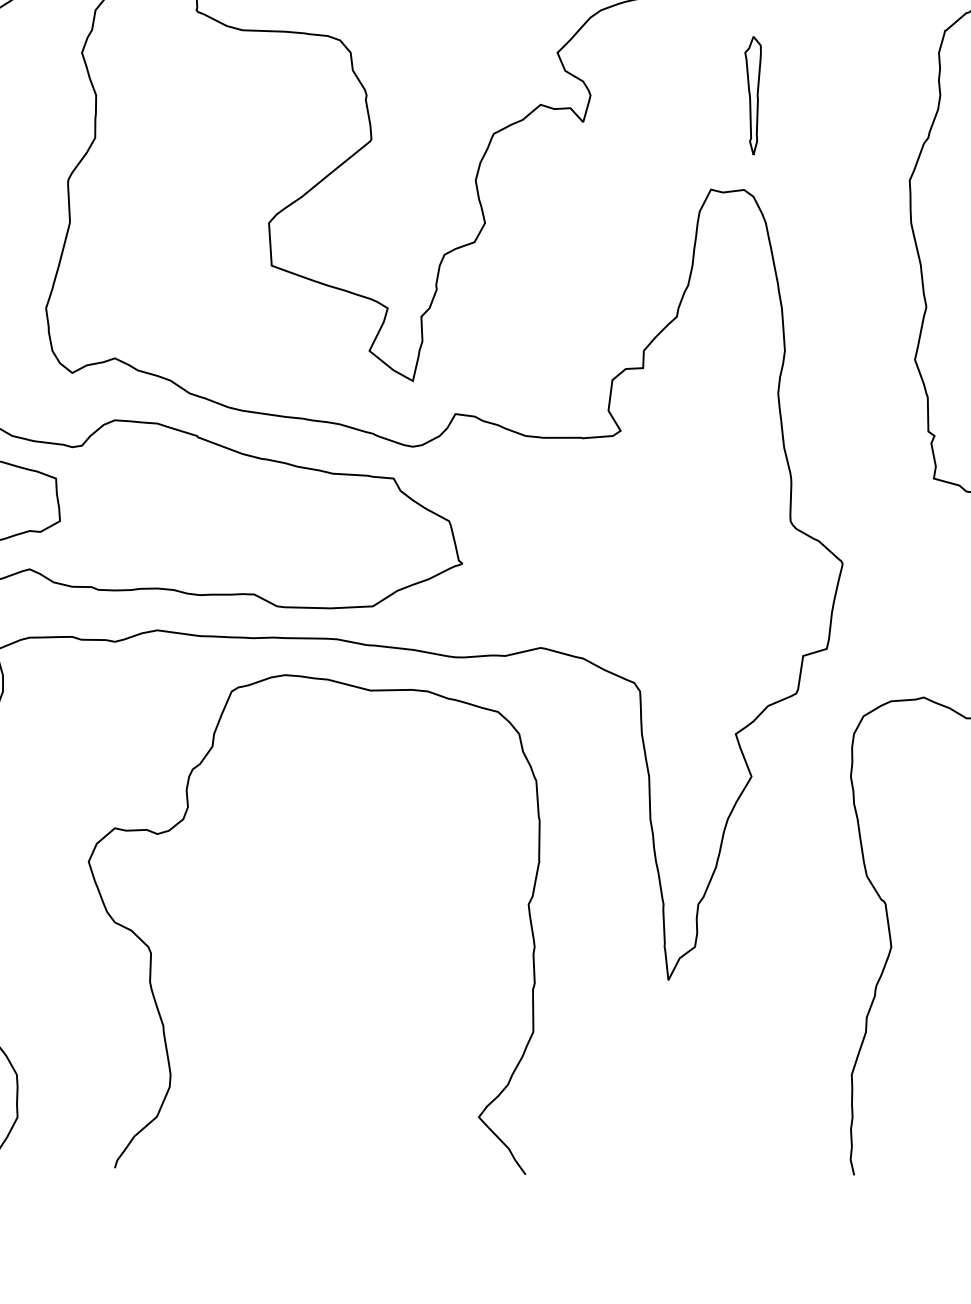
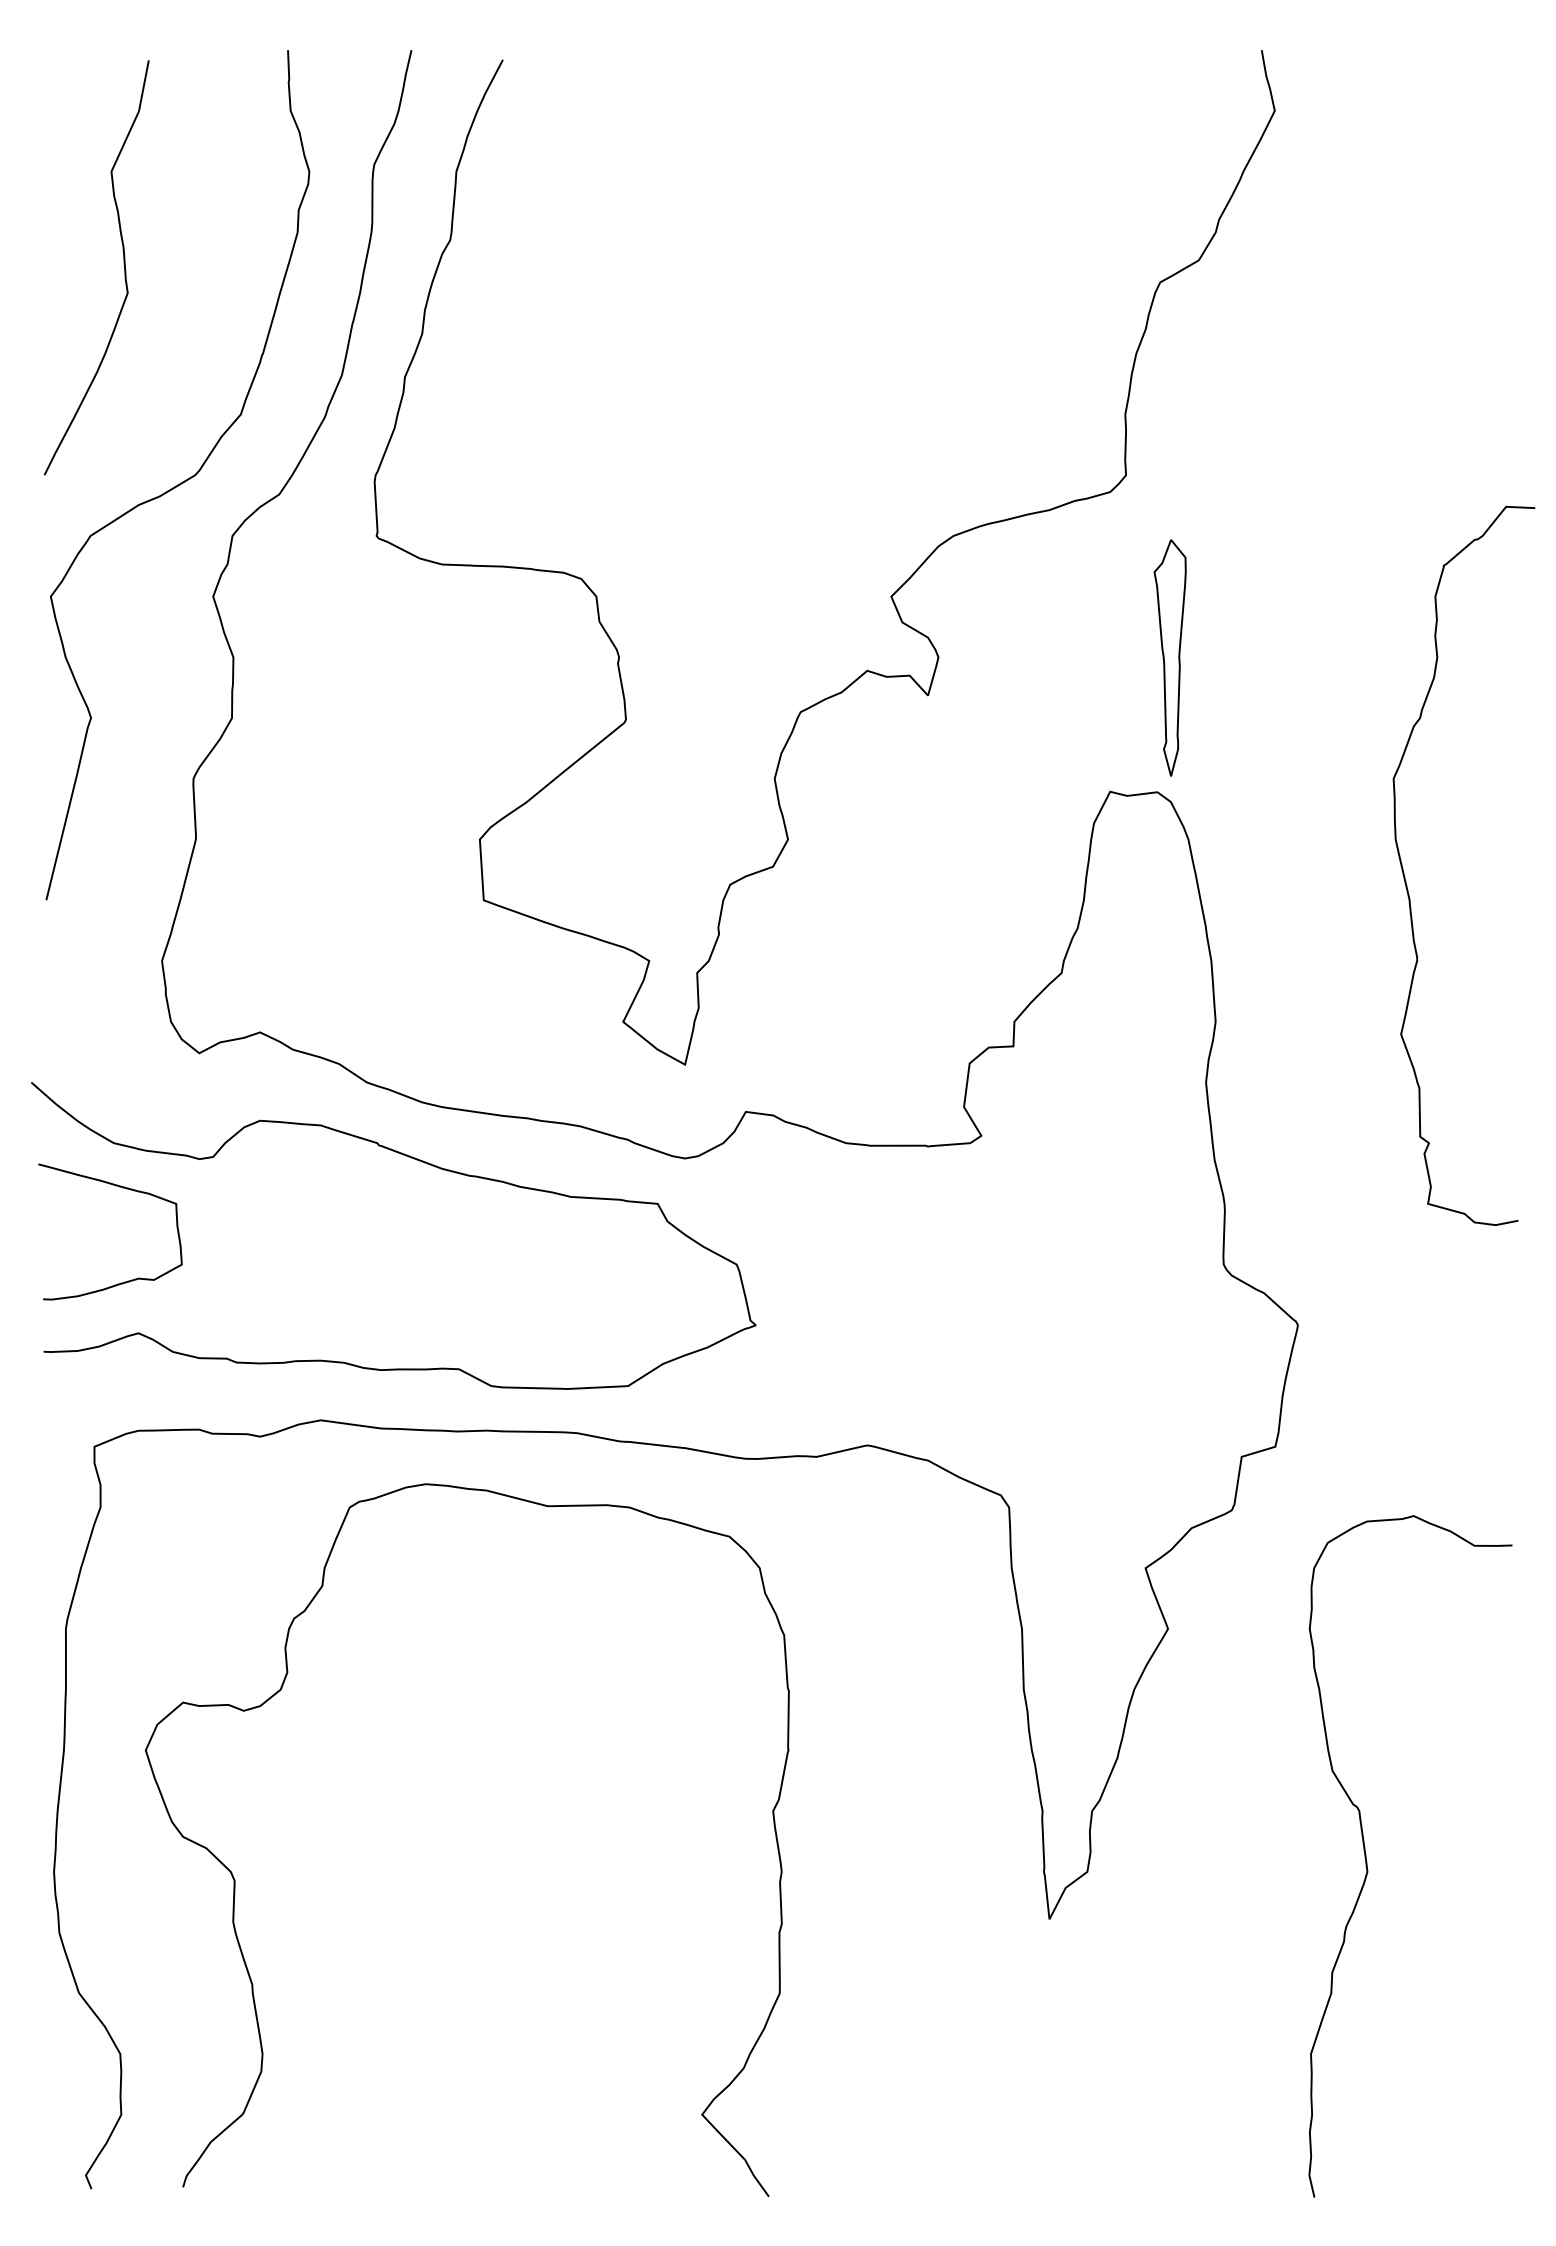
part: (753, 95) -> (1170, 657), size x1.4
curve: (151, 952) -> (235, 1879), moved

